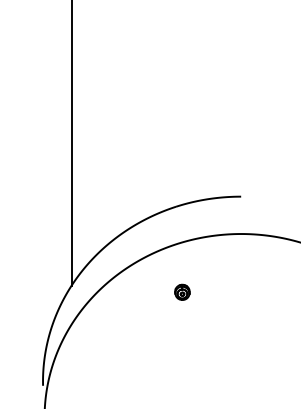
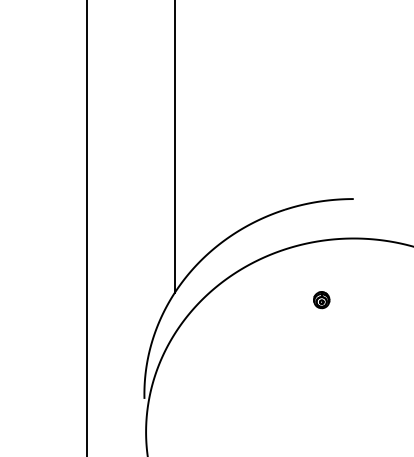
part: (182, 292) -> (321, 300), moved

